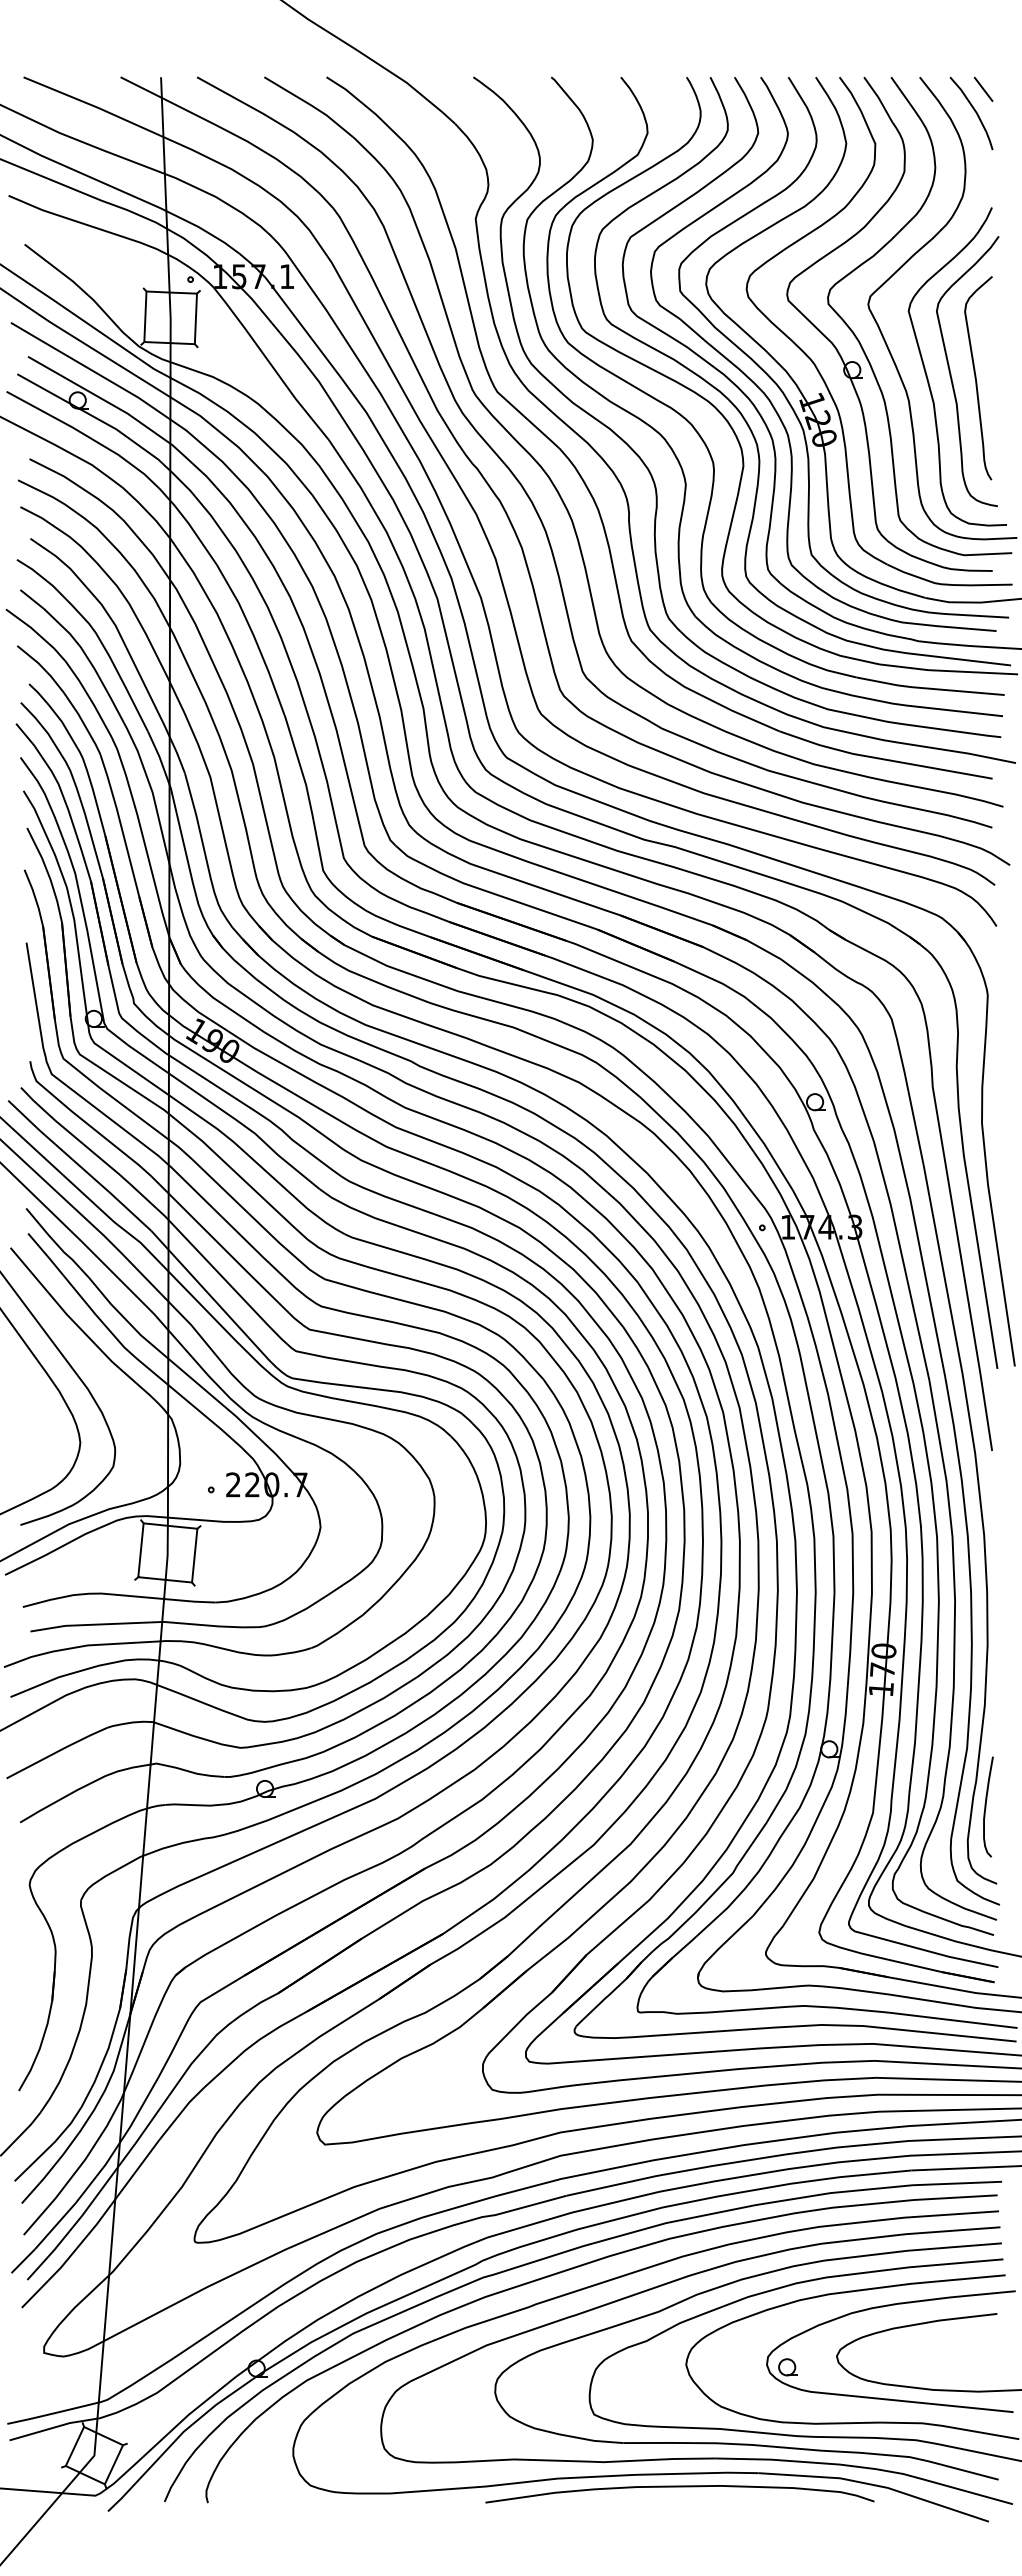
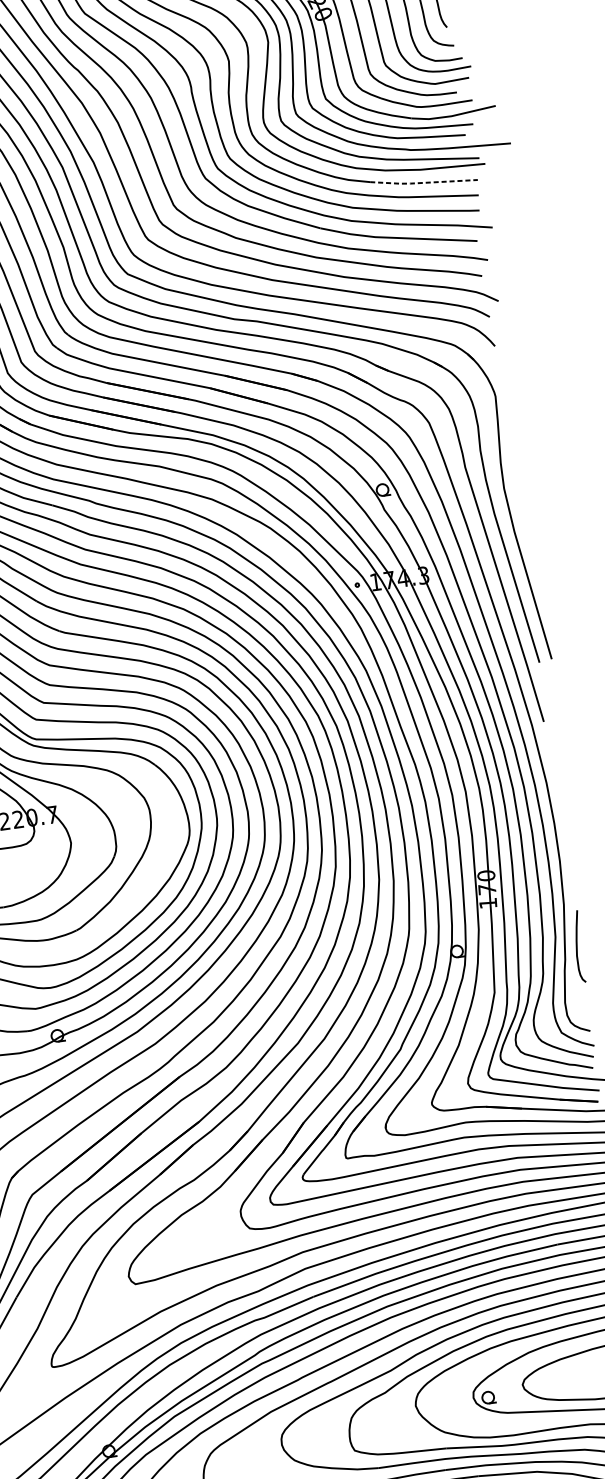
line: (929, 688) -> (423, 182), solid -> dashed
curve: (986, 1806) -> (577, 946), moved

